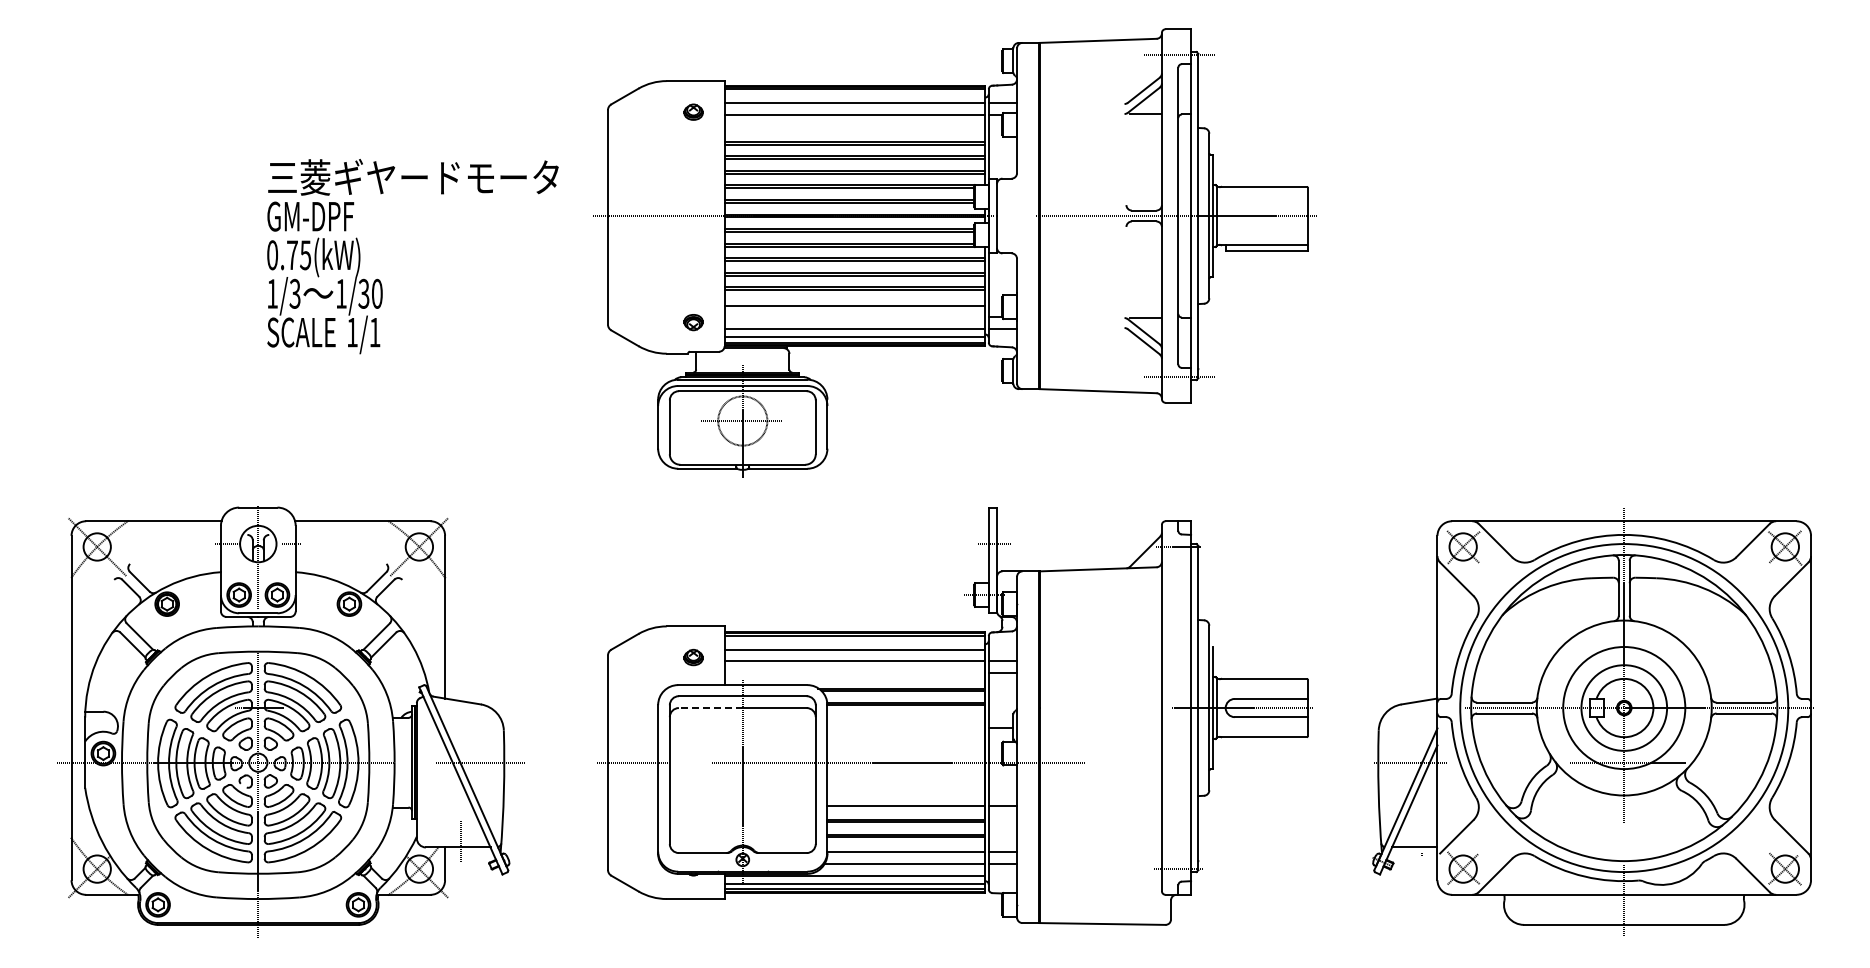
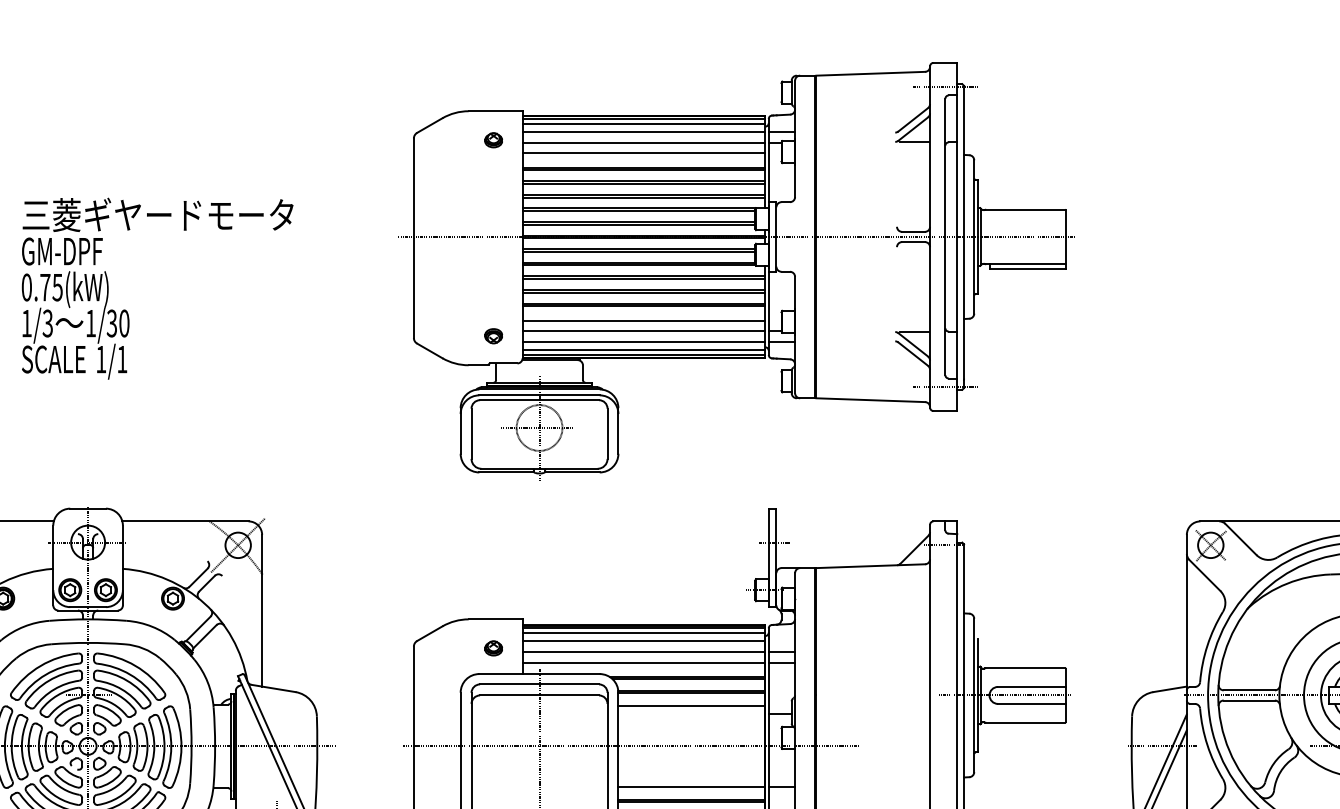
line: (854, 94) -> (643, 123), added
line: (854, 126) -> (643, 153), added
text: (412, 256) -> (157, 288), moved
line: (854, 317) -> (643, 331), added
line: (854, 641) -> (643, 633), added
line: (854, 673) -> (643, 663), added
line: (710, 708) -> (509, 695), dashed -> solid
line: (906, 718) -> (692, 705), added

